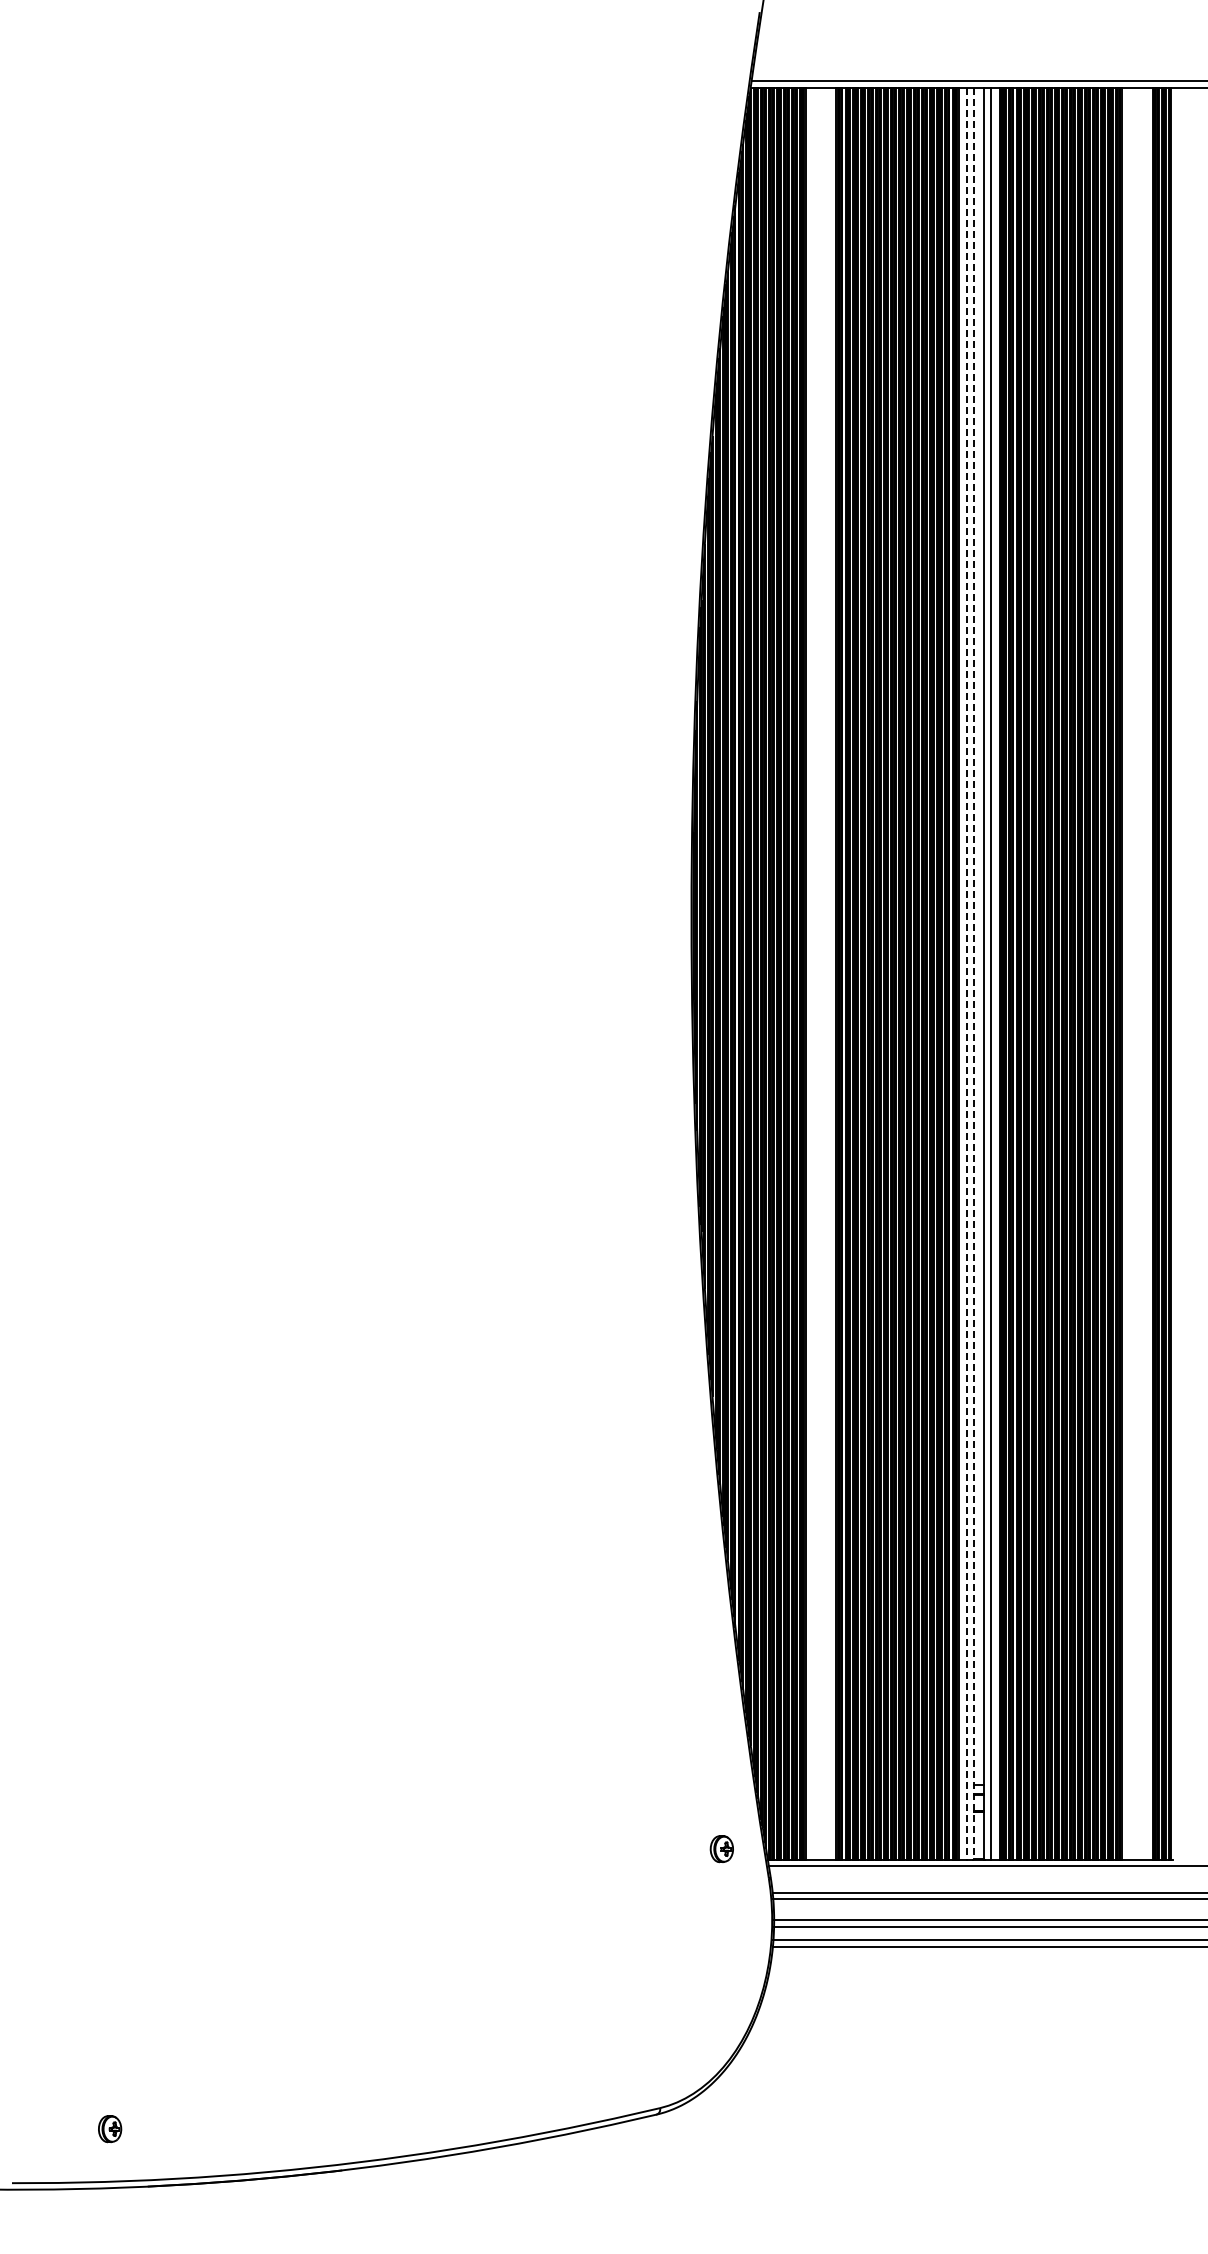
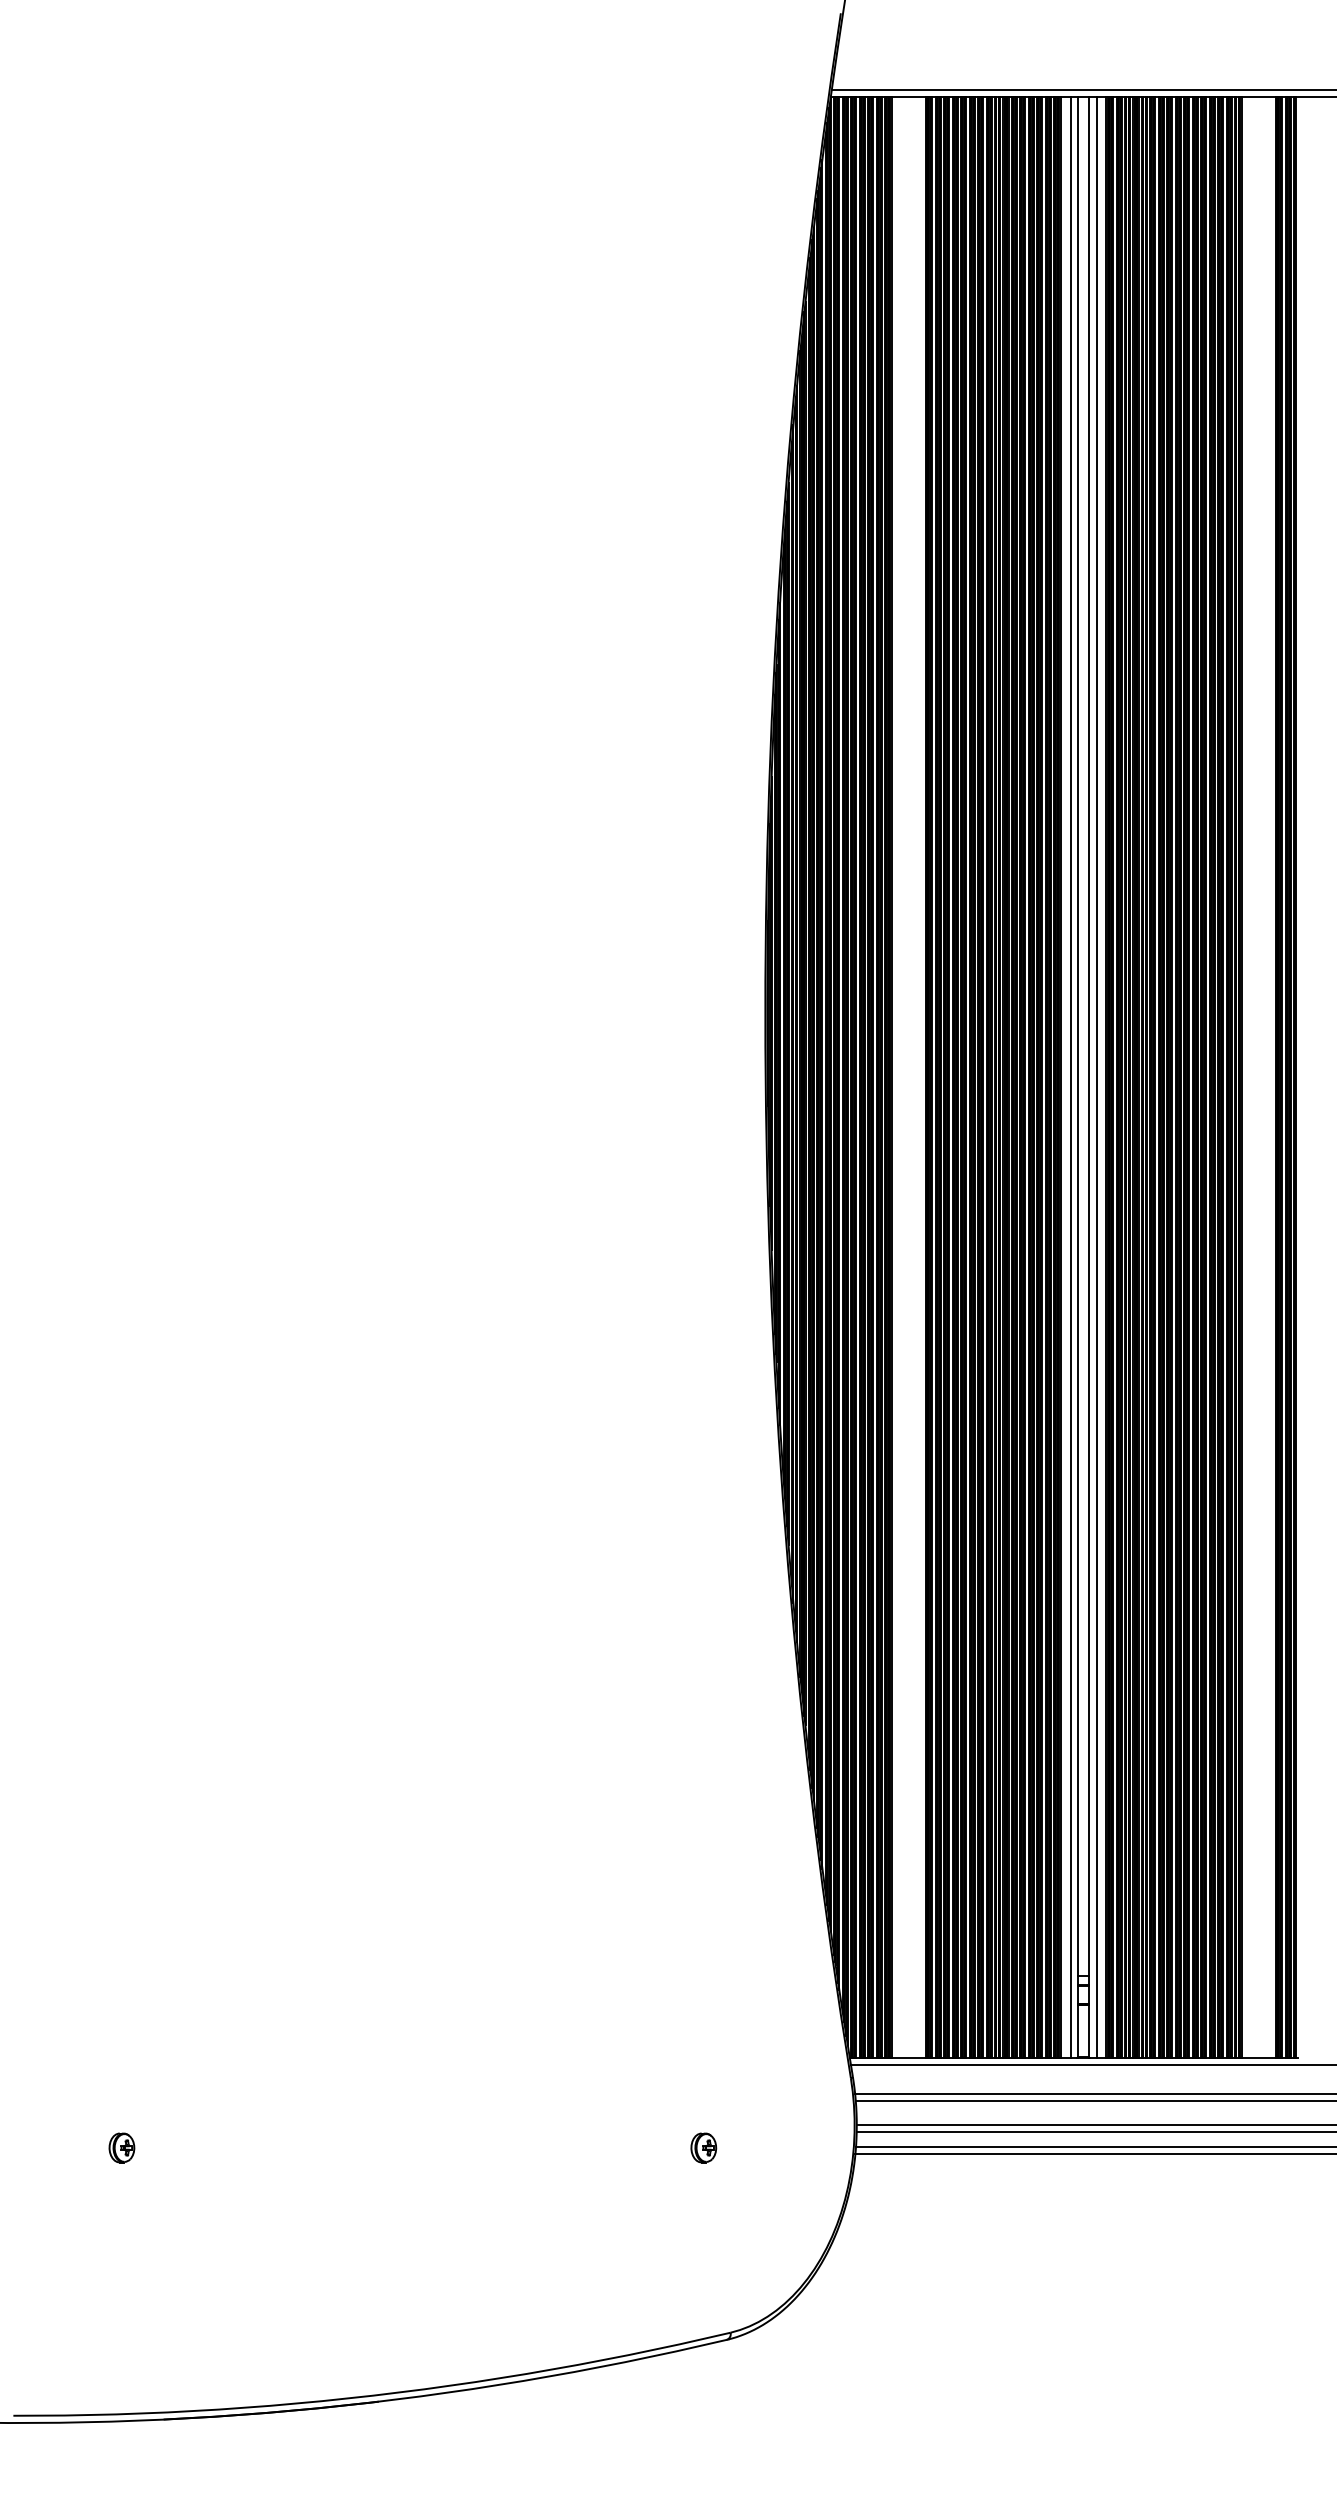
line: (967, 974) -> (1070, 1078), dashed -> solid
line: (973, 974) -> (1077, 1078), dashed -> solid
part: (721, 1849) -> (703, 2148), moved
part: (110, 2129) -> (122, 2148), moved

